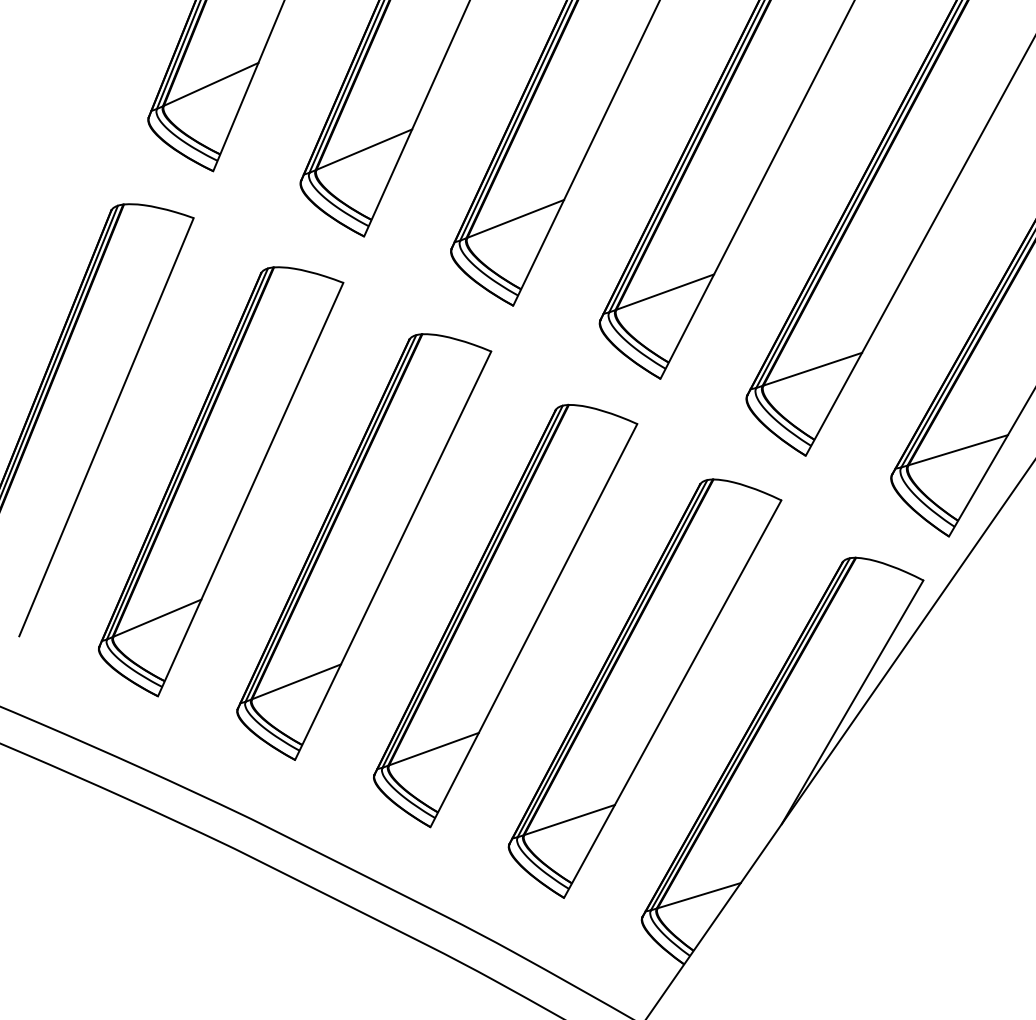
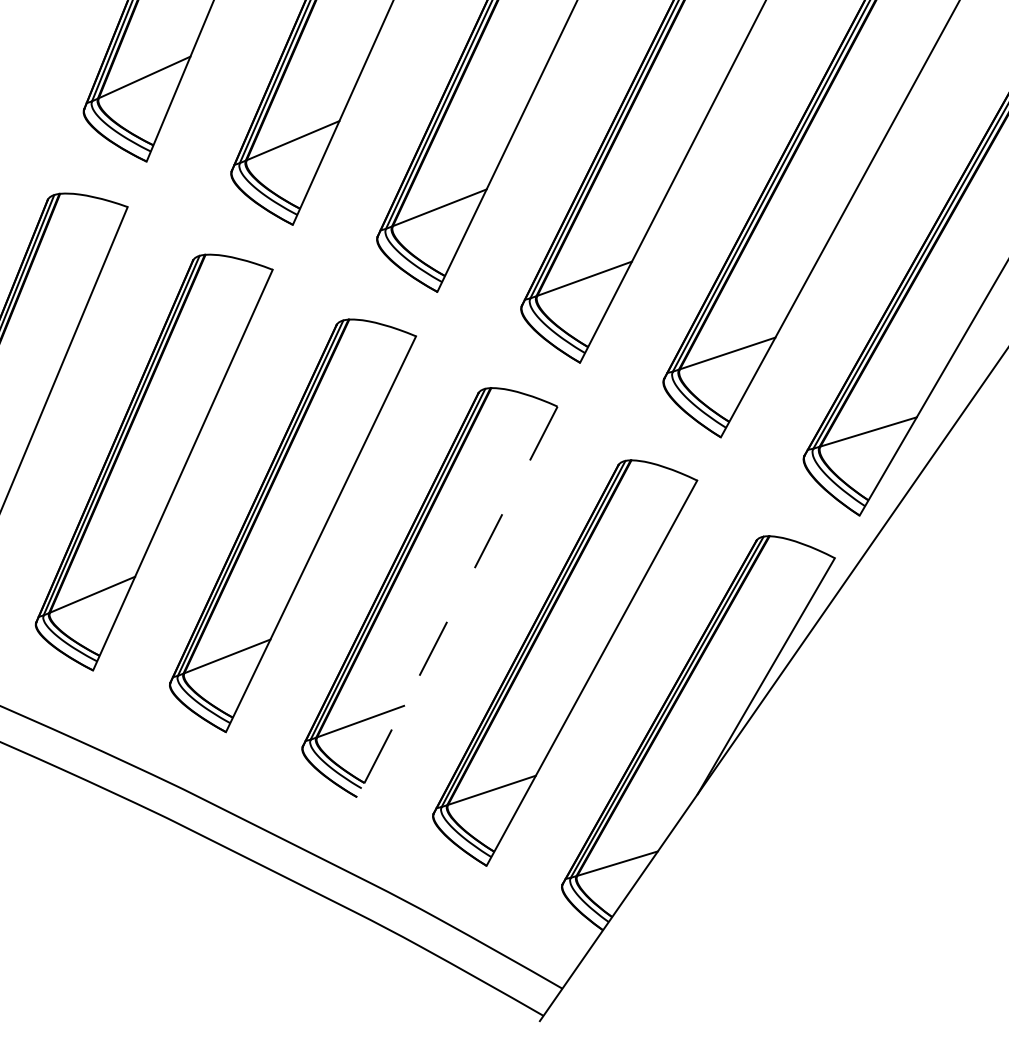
line: (534, 625) -> (457, 601), solid -> dashed

